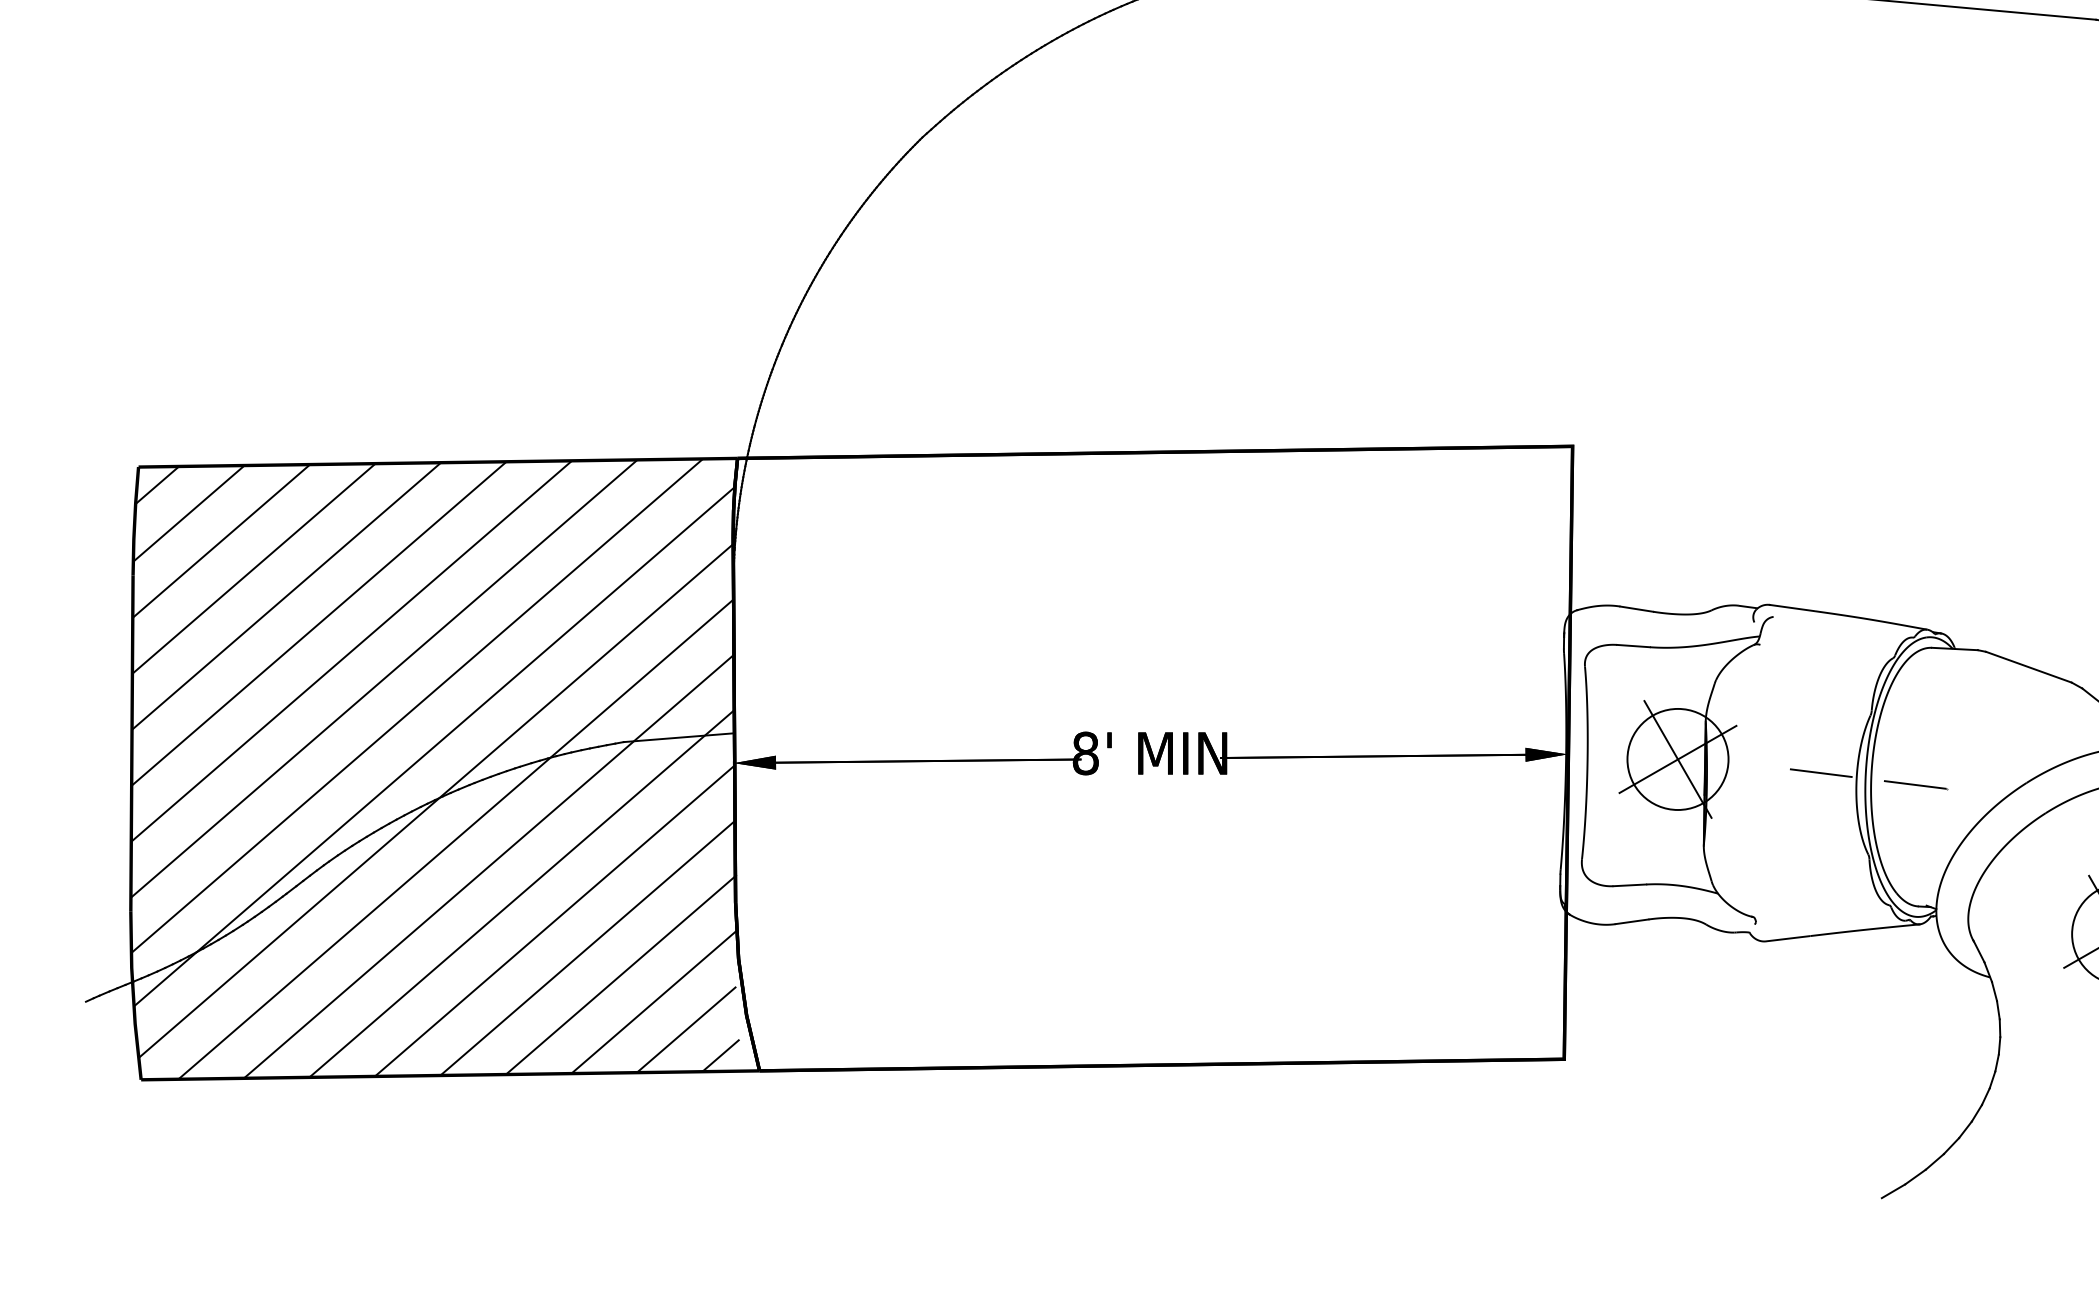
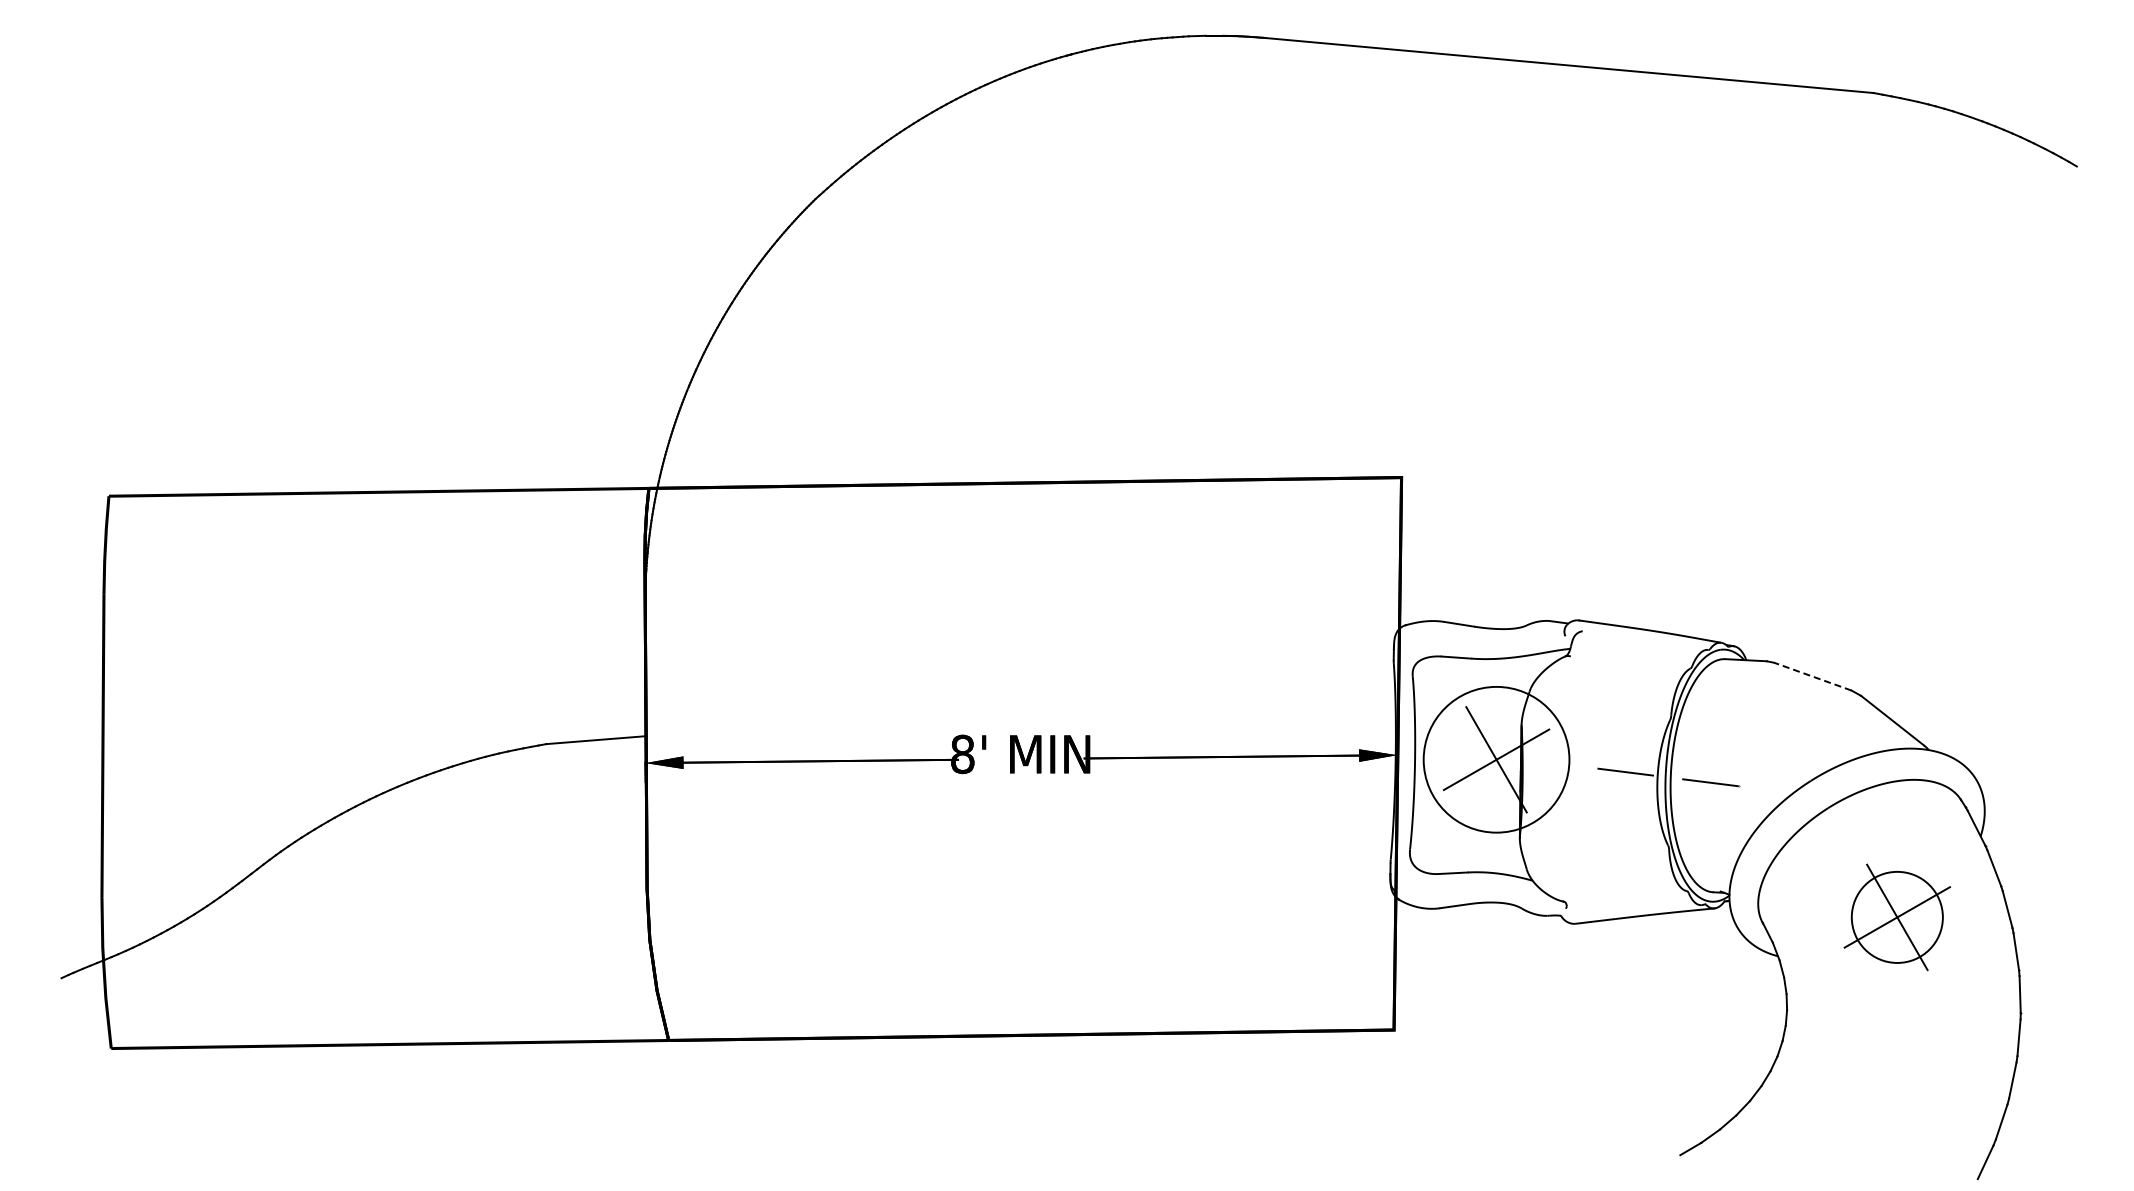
line: (2028, 667) -> (1812, 676), solid -> dashed
circle: (1677, 759) -> (1496, 759), size x1.6
hatch: (435, 769) -> (376, 768), removed

